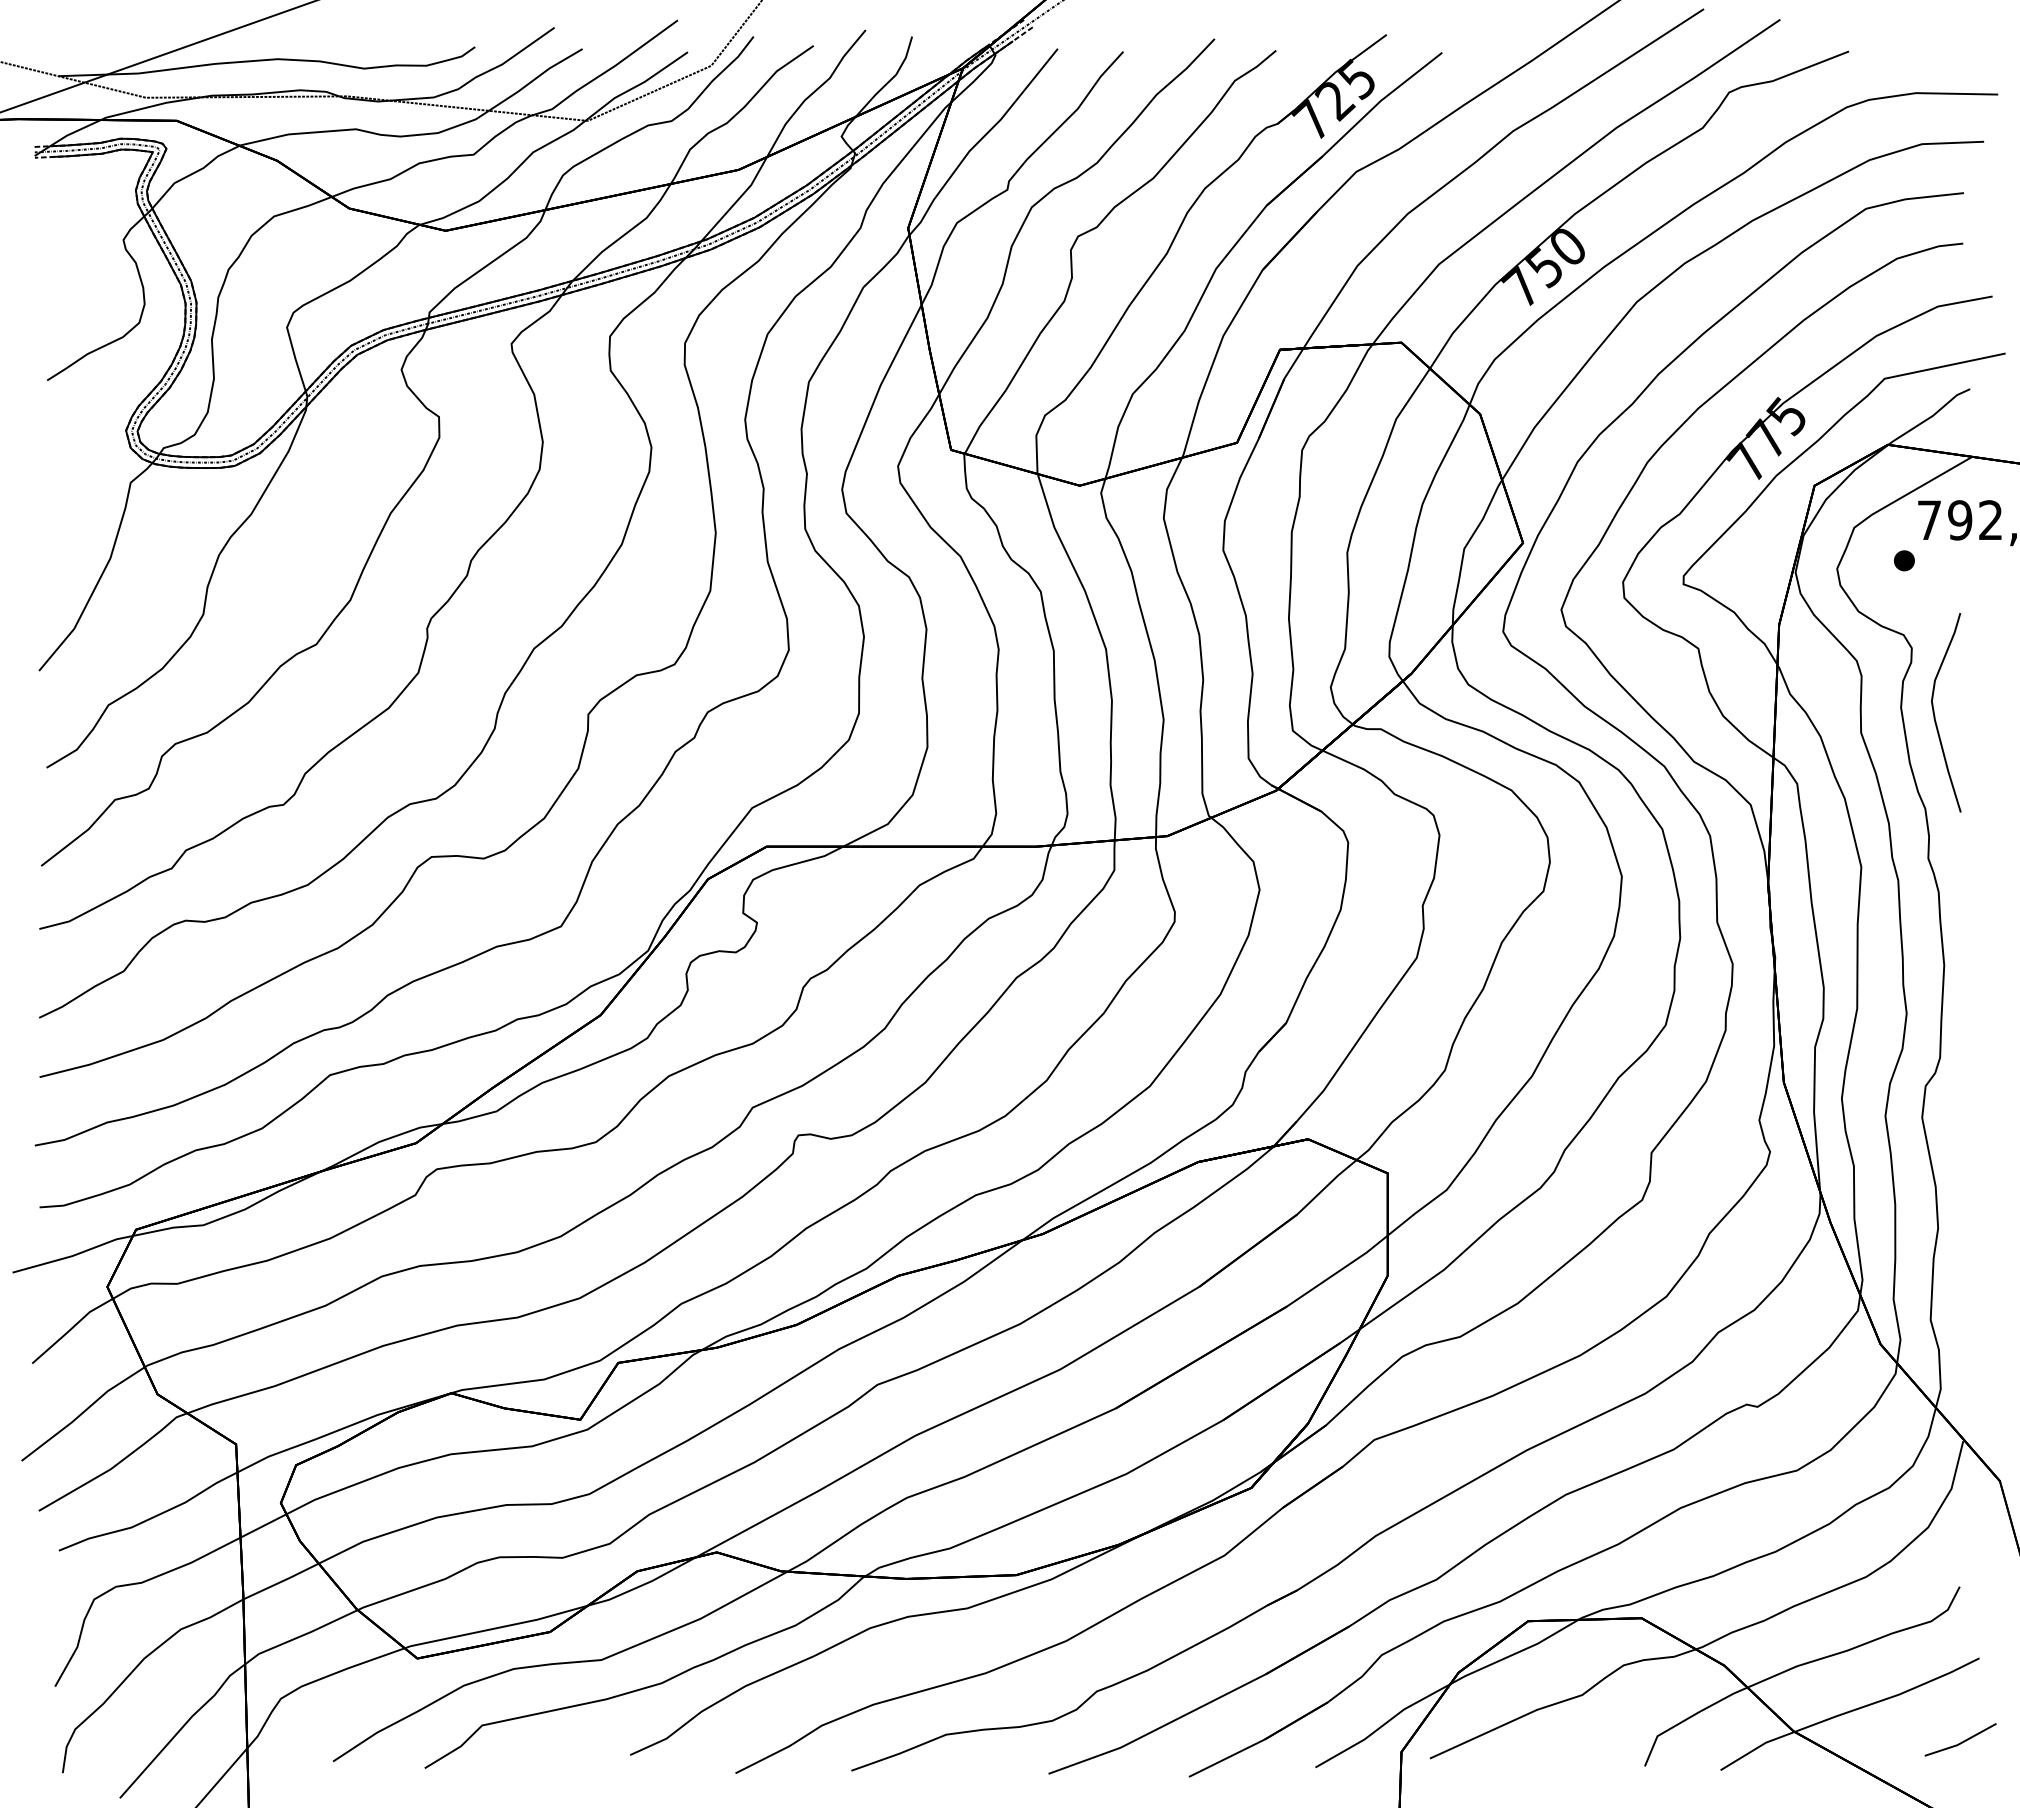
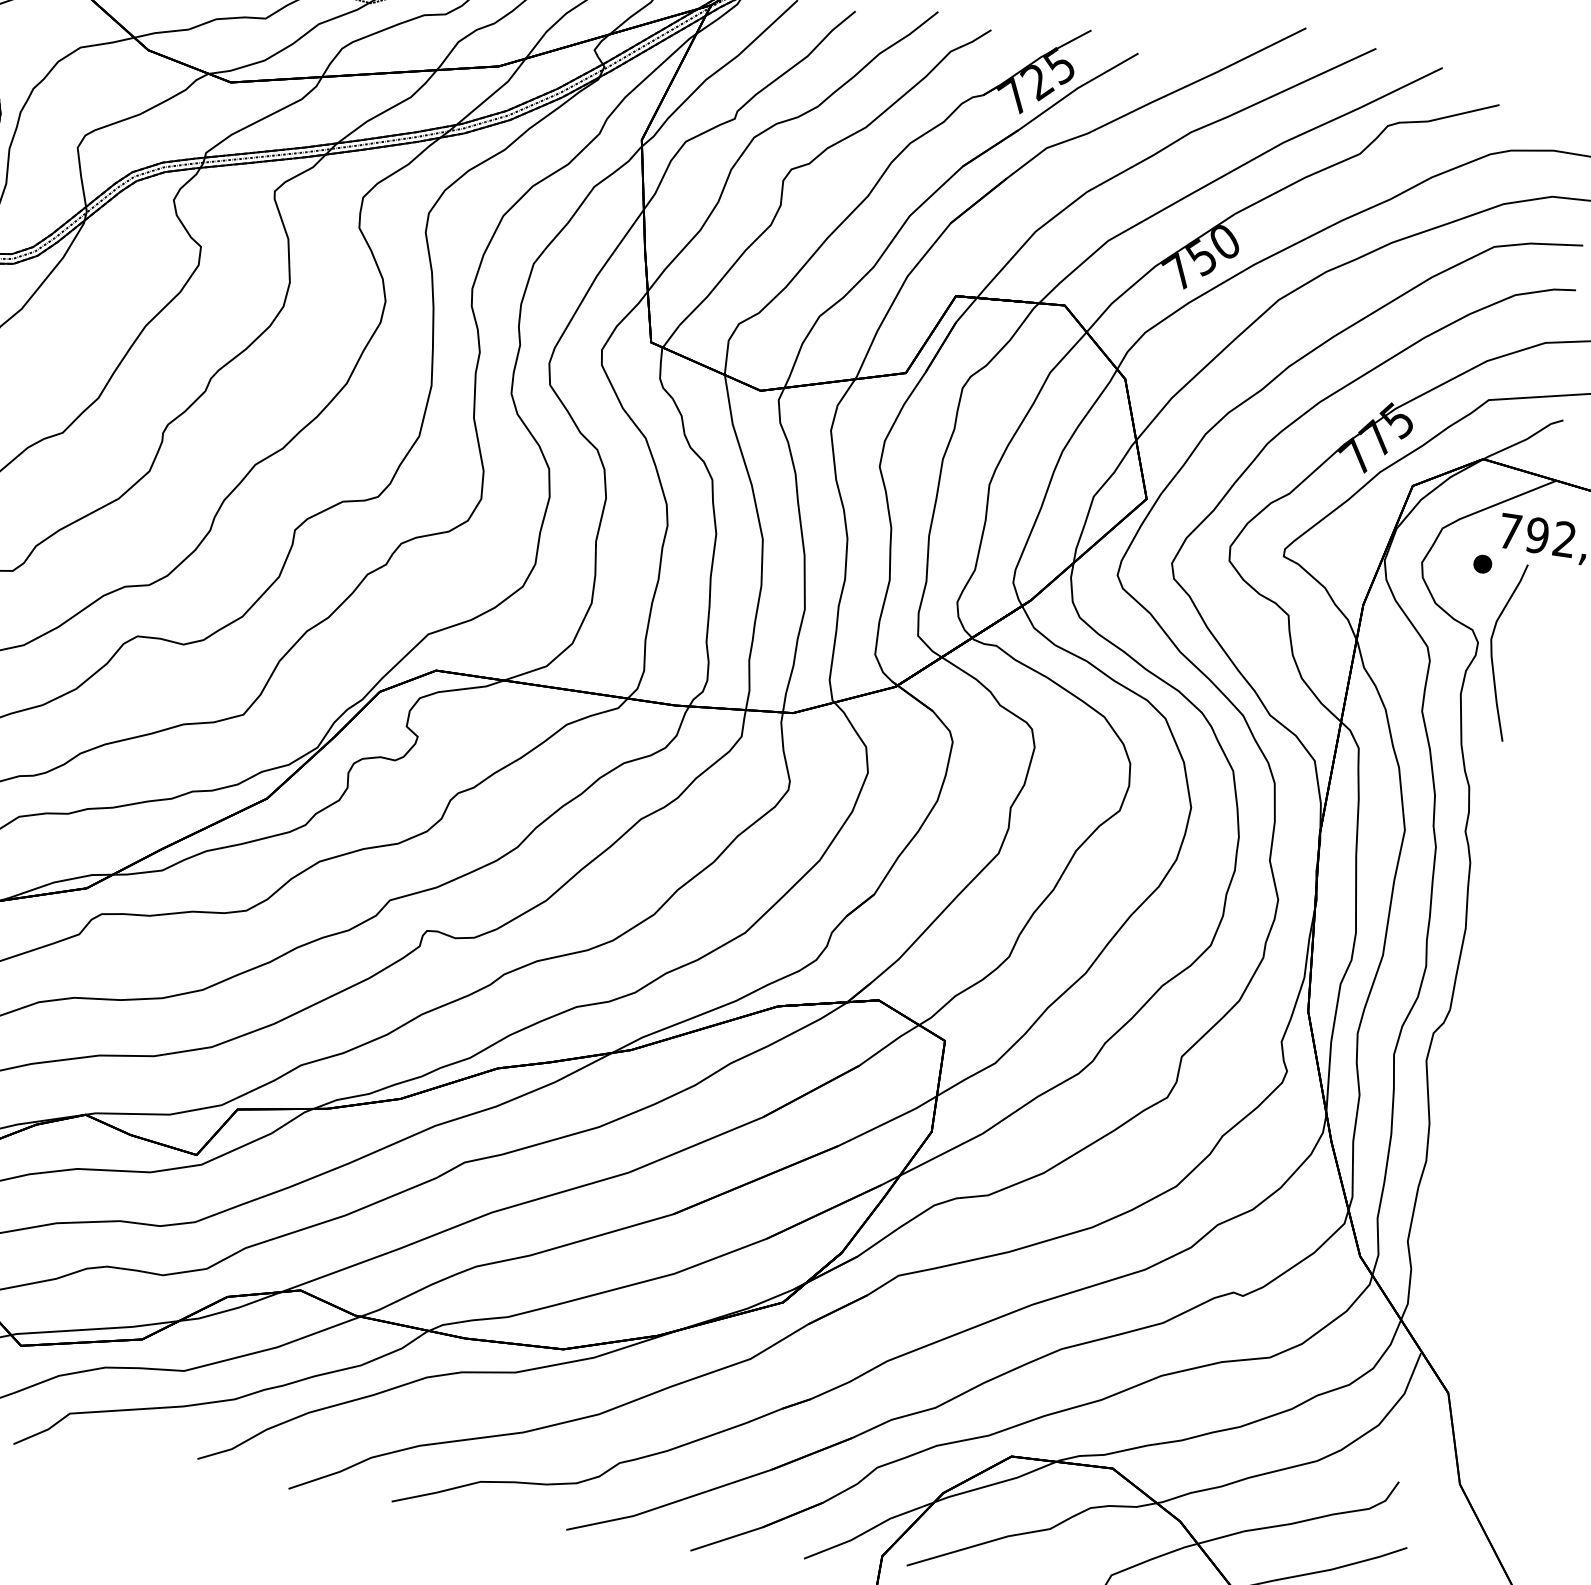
curve: (1935, 715) -> (1492, 652), moved

